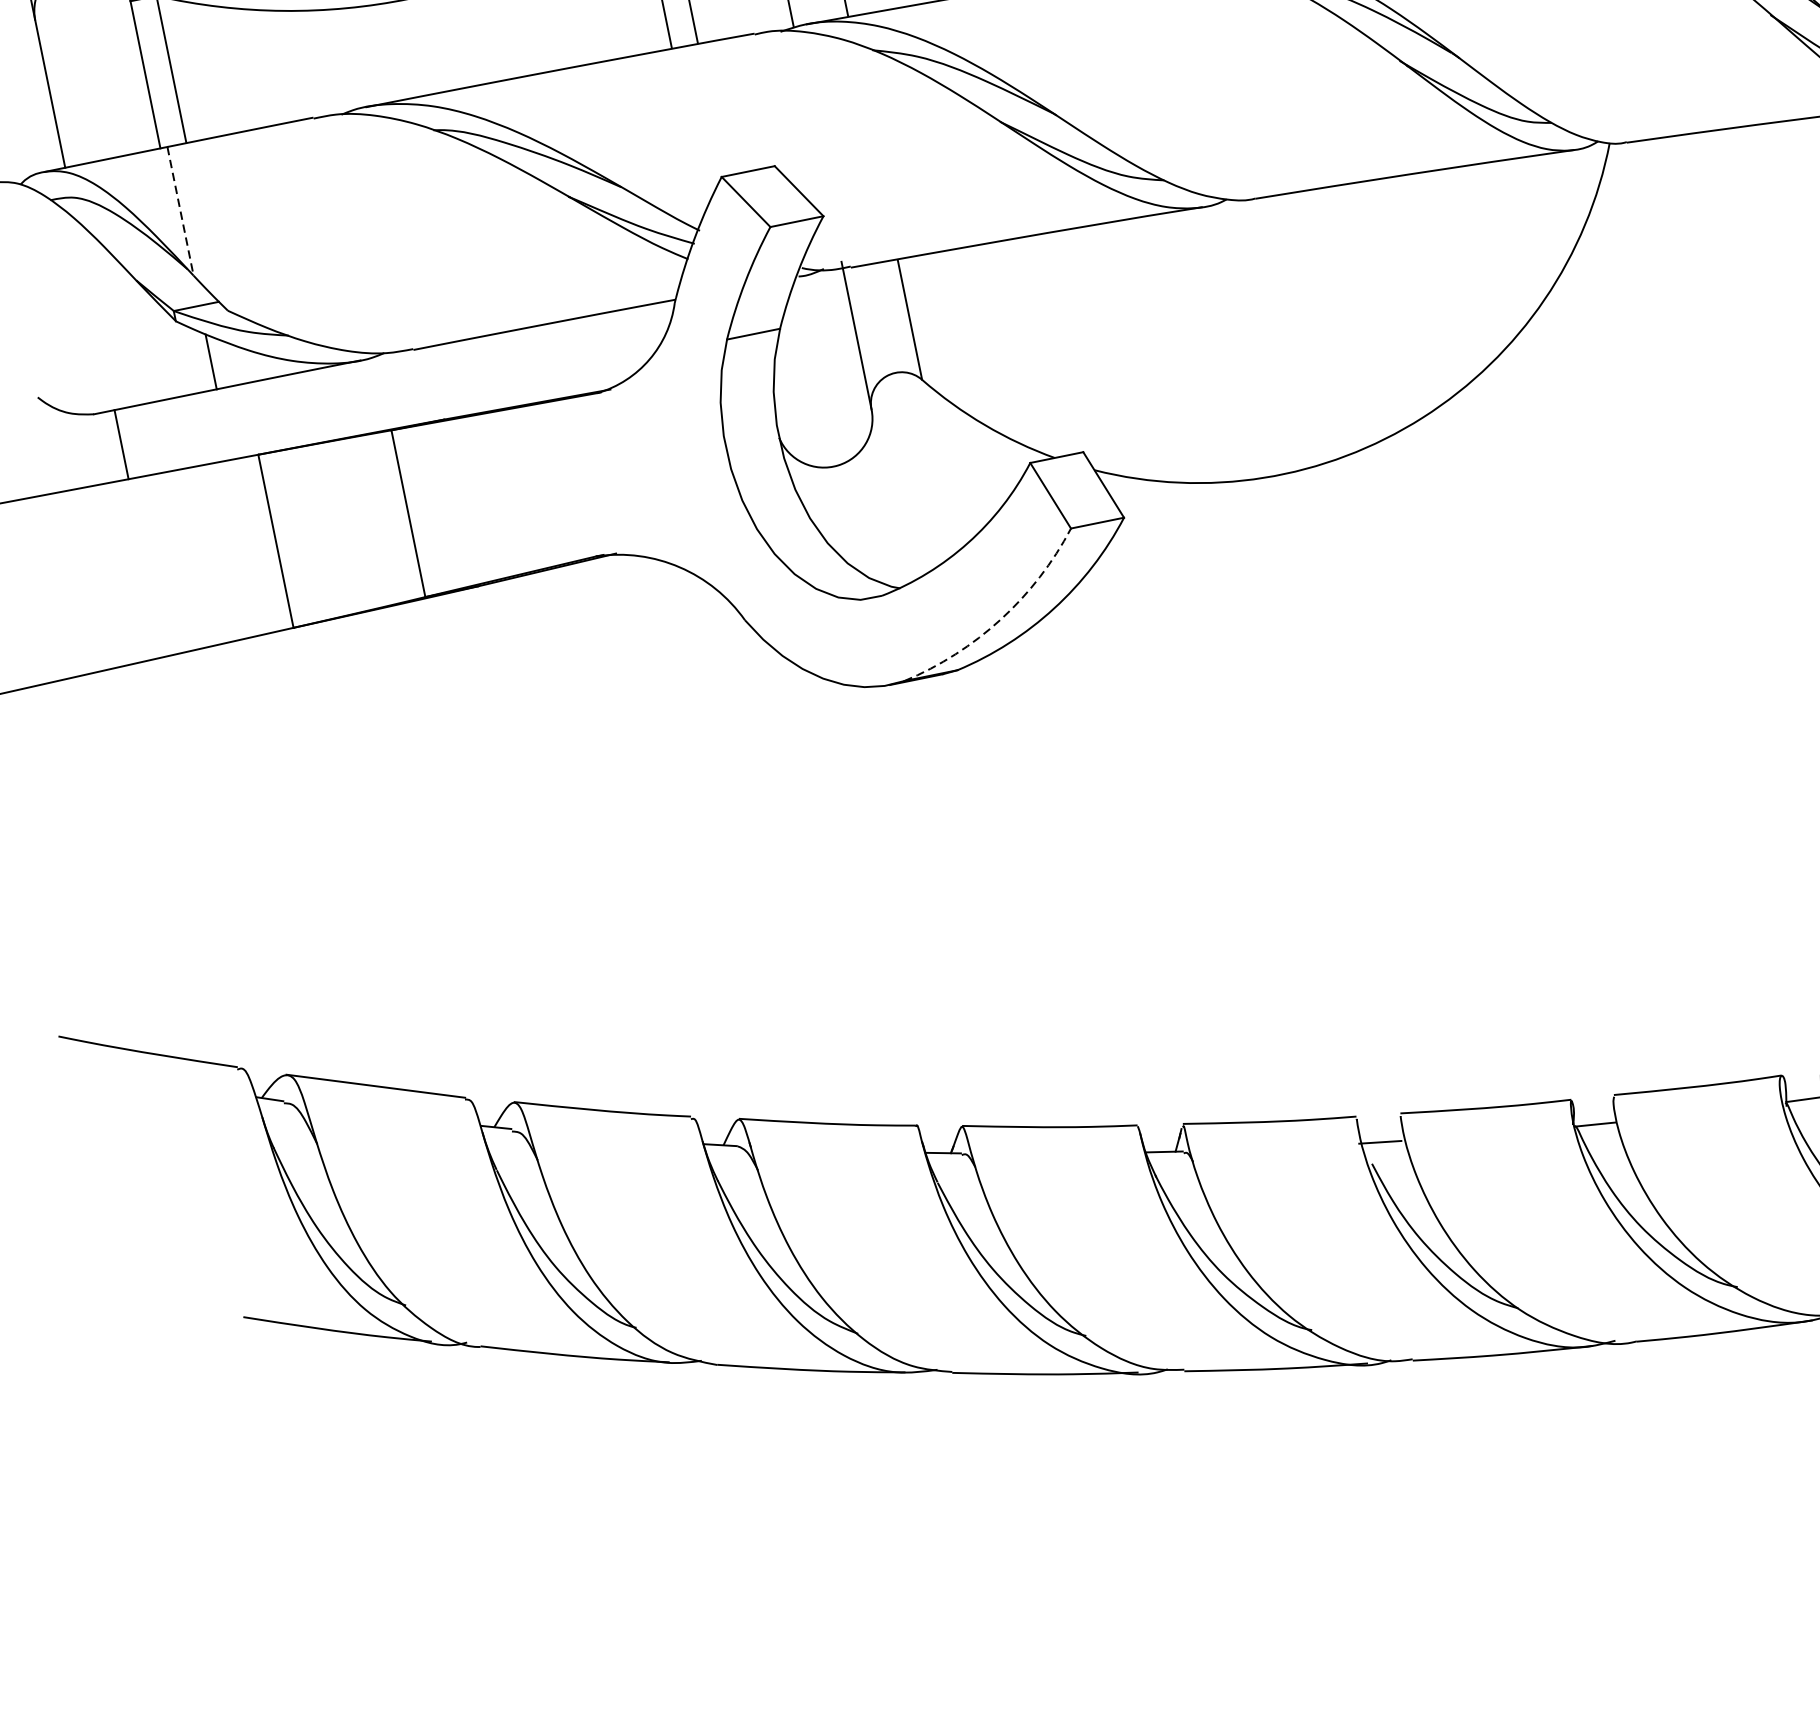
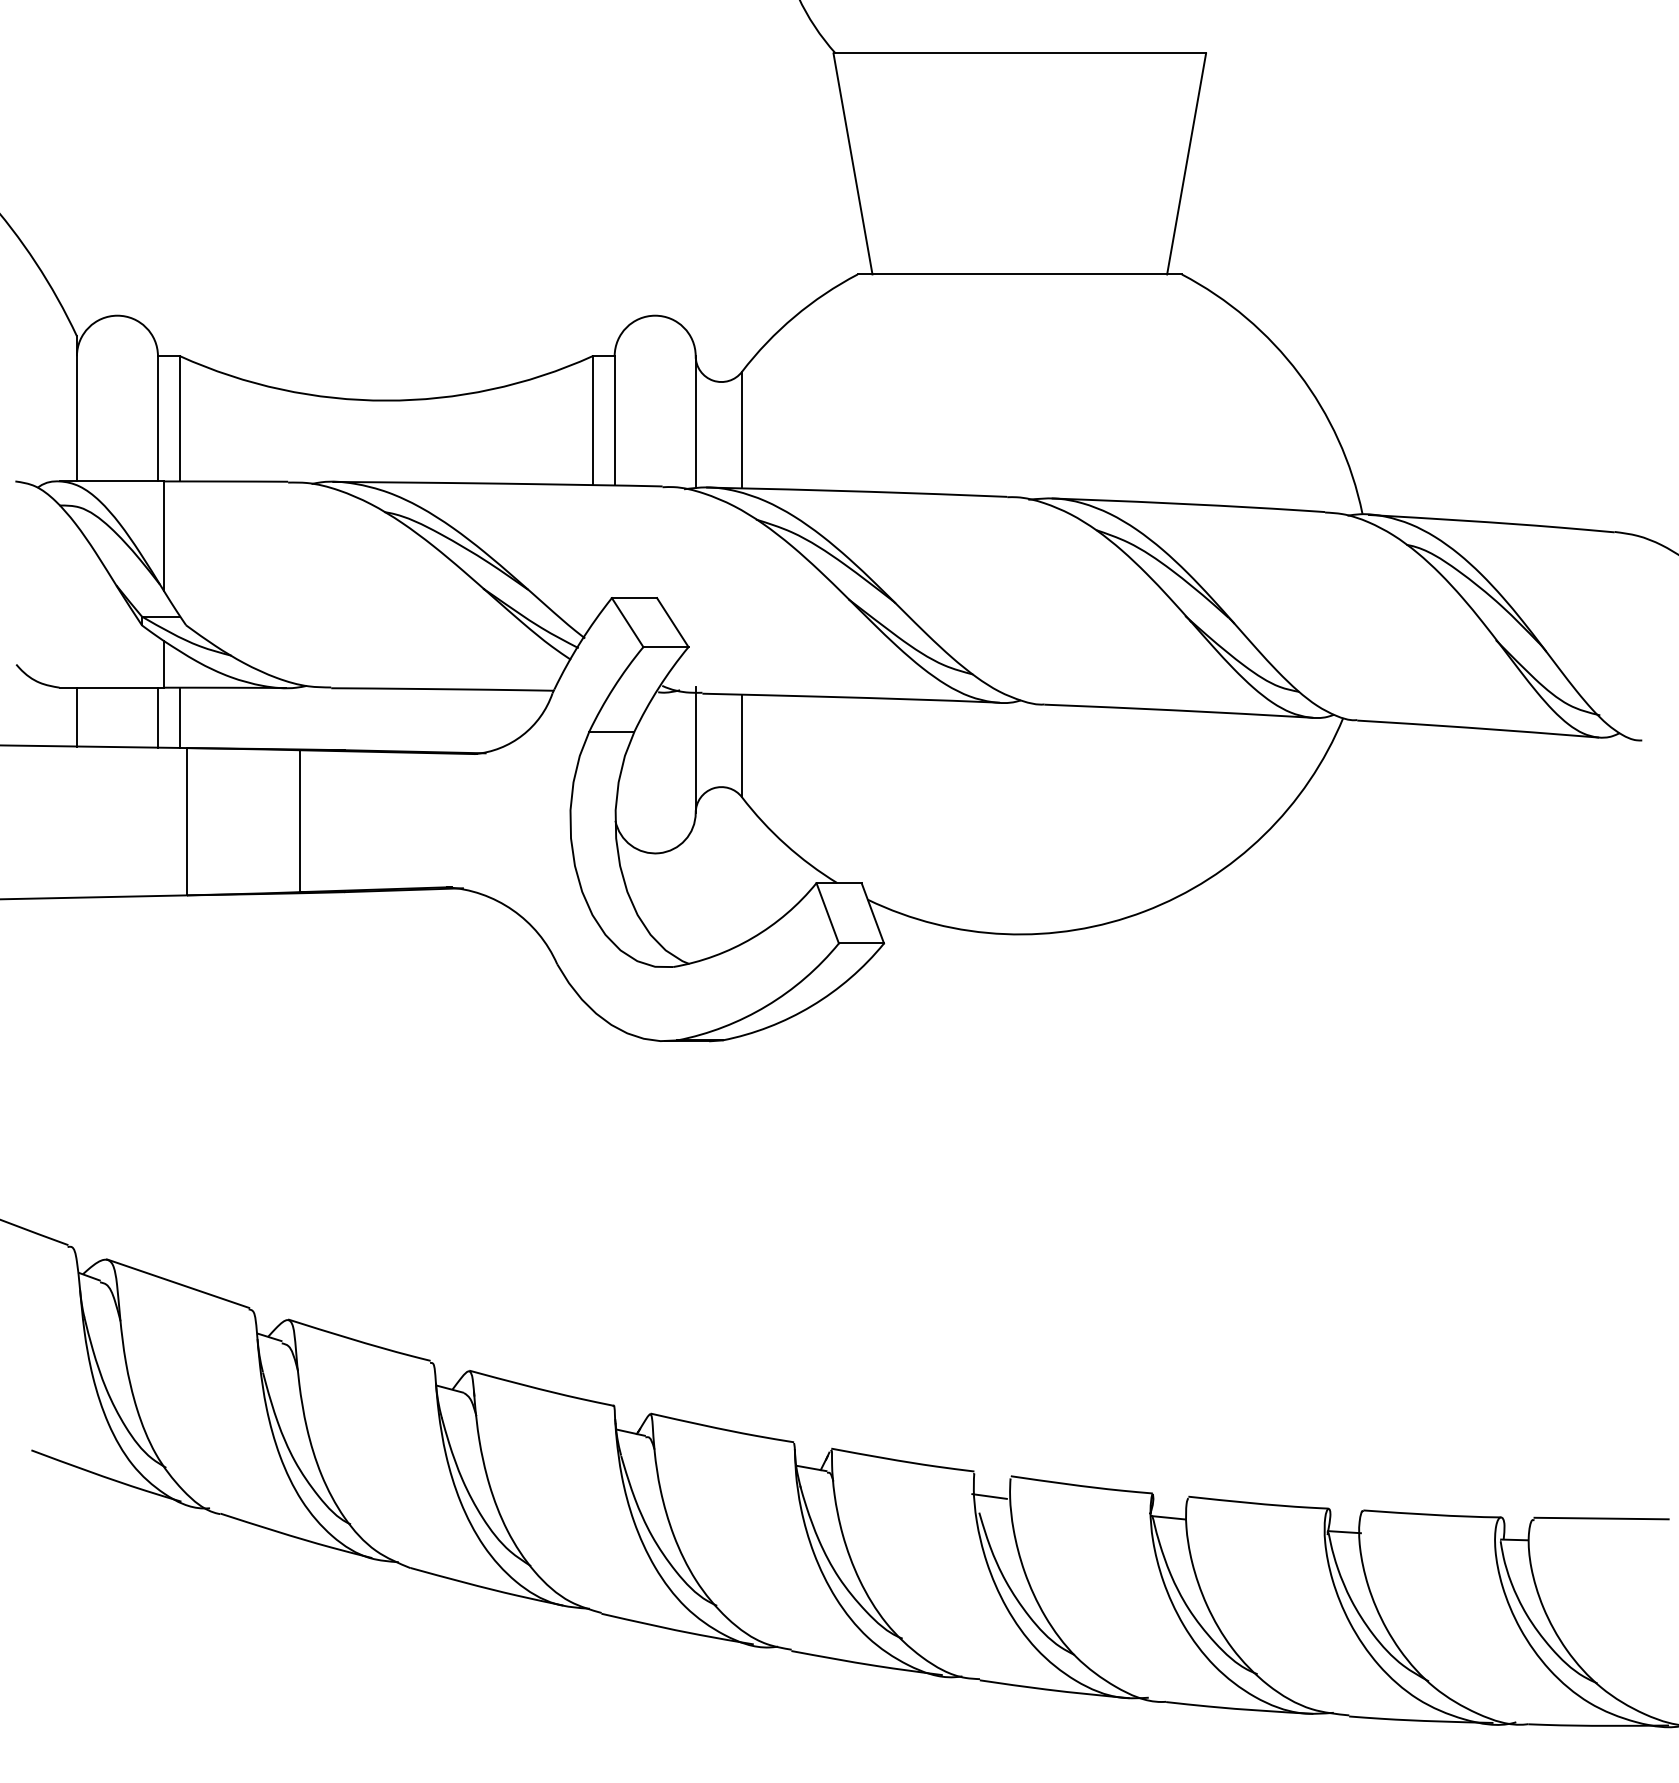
line: (180, 211) -> (163, 536), dashed -> solid
line: (243, 420) -> (180, 717), added
line: (216, 425) -> (157, 717), added
arc: (1000, 619) -> (766, 1006), dashed -> solid

